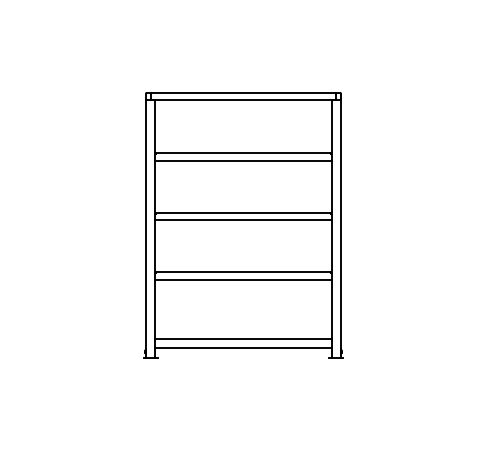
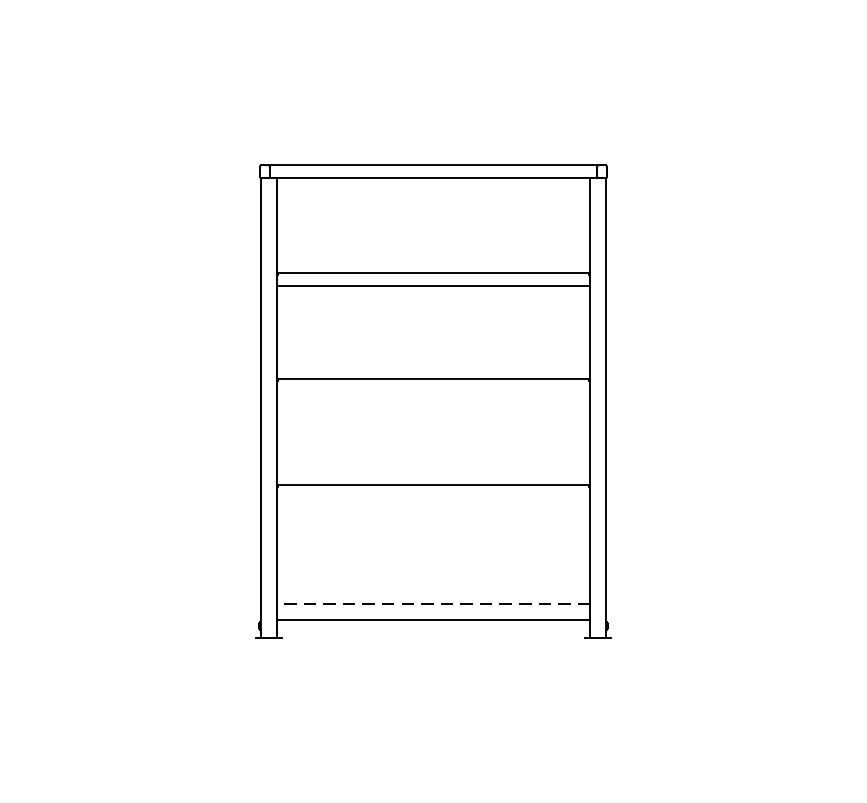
line: (243, 220) -> (433, 392), removed
line: (243, 279) -> (433, 497), removed
line: (243, 339) -> (433, 604), solid -> dashed

